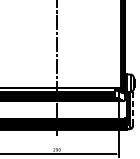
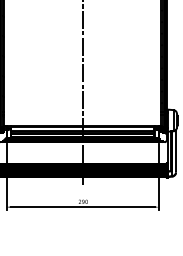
line: (133, 106) -> (176, 149), dashed -> solid

